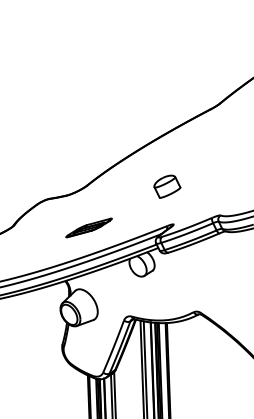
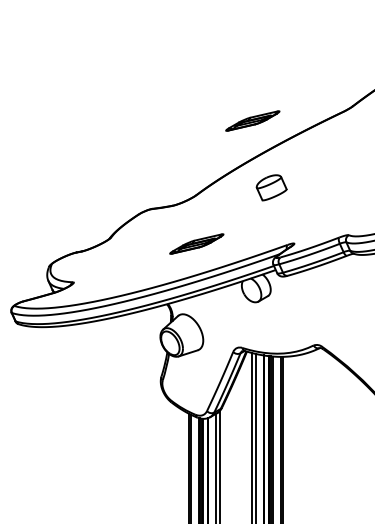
part: (133, 119) -> (252, 120), added
part: (167, 186) -> (271, 187), moved

